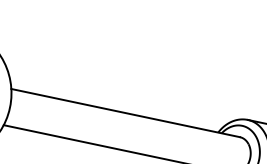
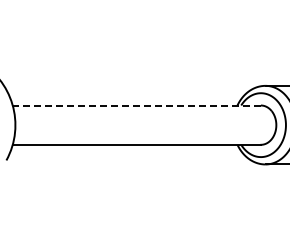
line: (125, 112) -> (136, 105), solid -> dashed

